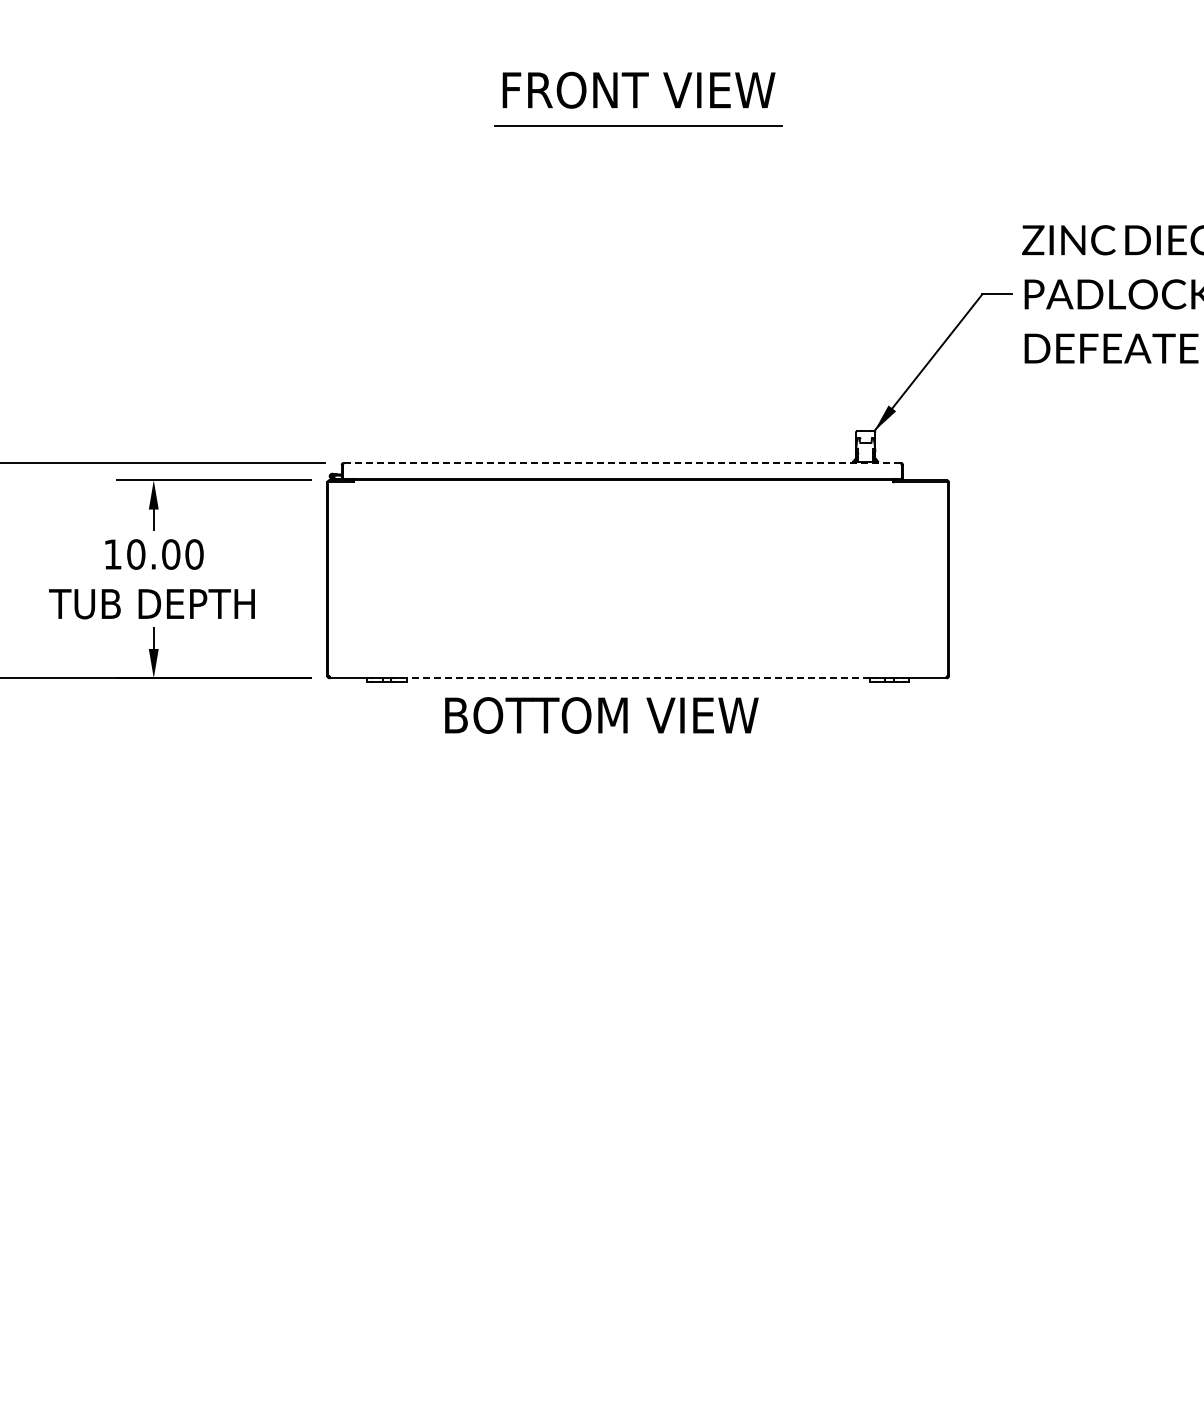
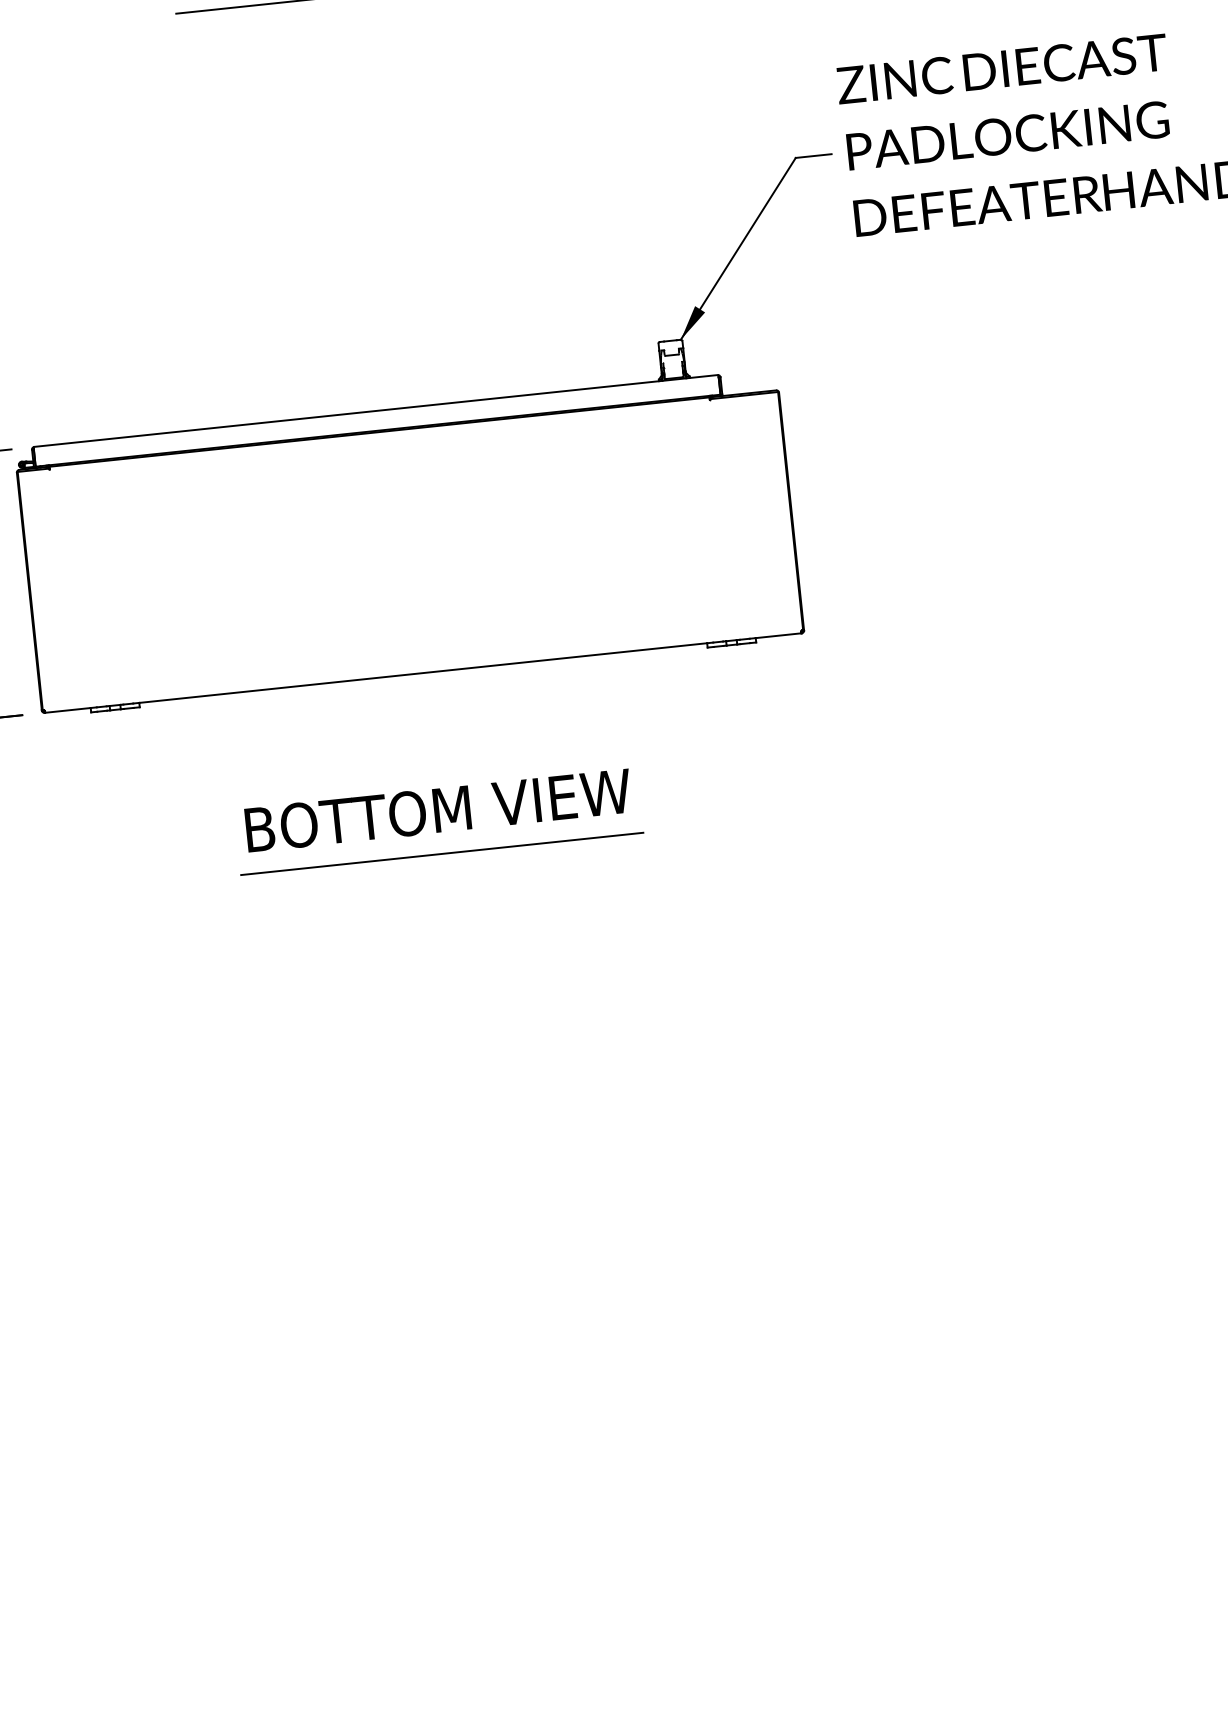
line: (622, 462) -> (376, 410), dashed -> solid
line: (638, 678) -> (423, 673), dashed -> solid
text: (601, 715) -> (438, 810), moved
line: (638, 825) -> (442, 853), added

